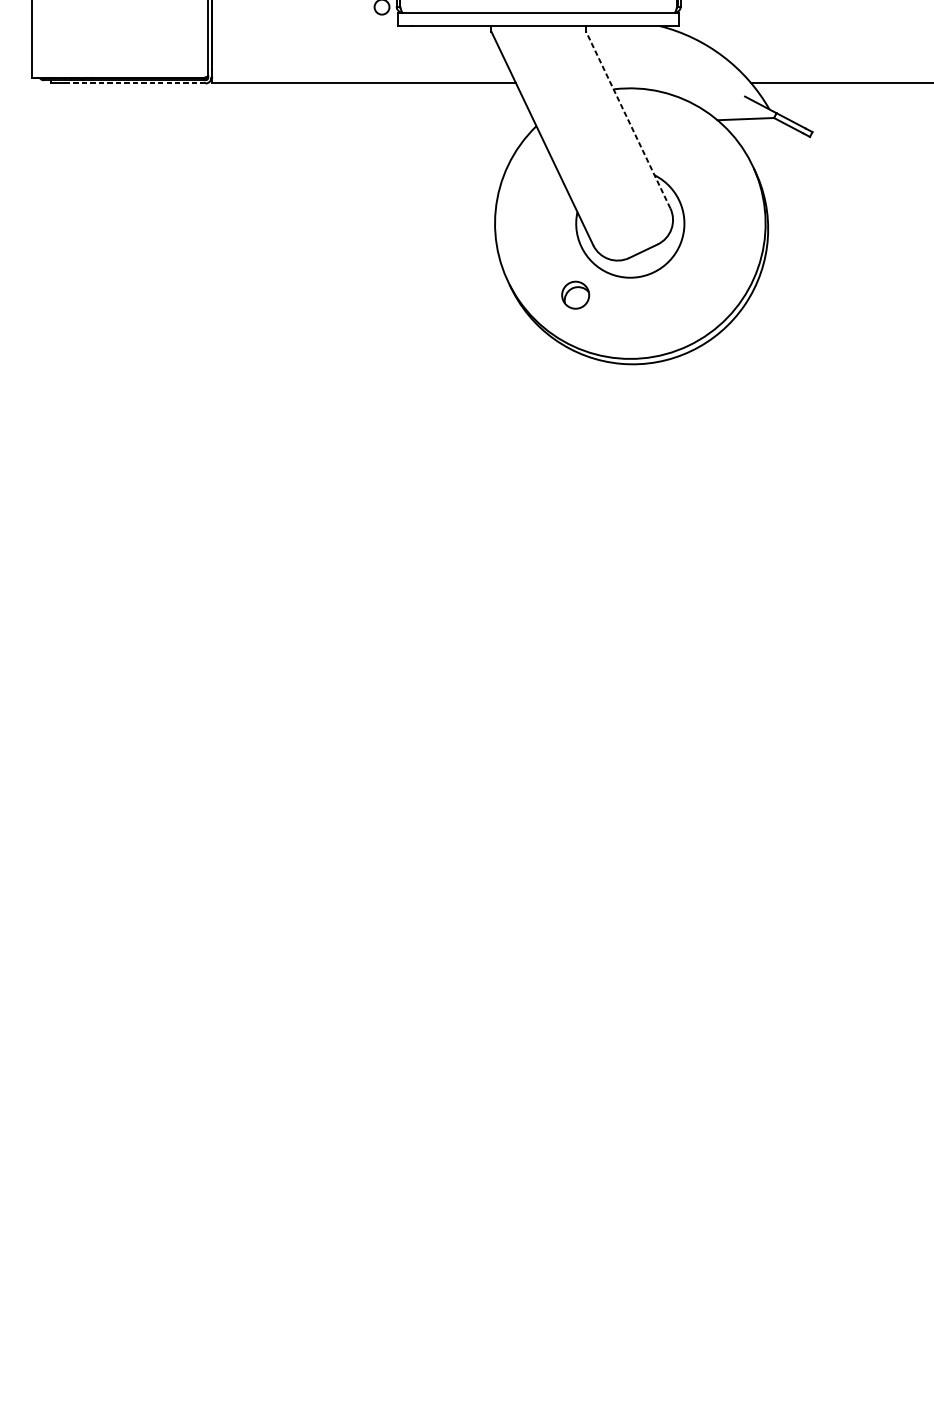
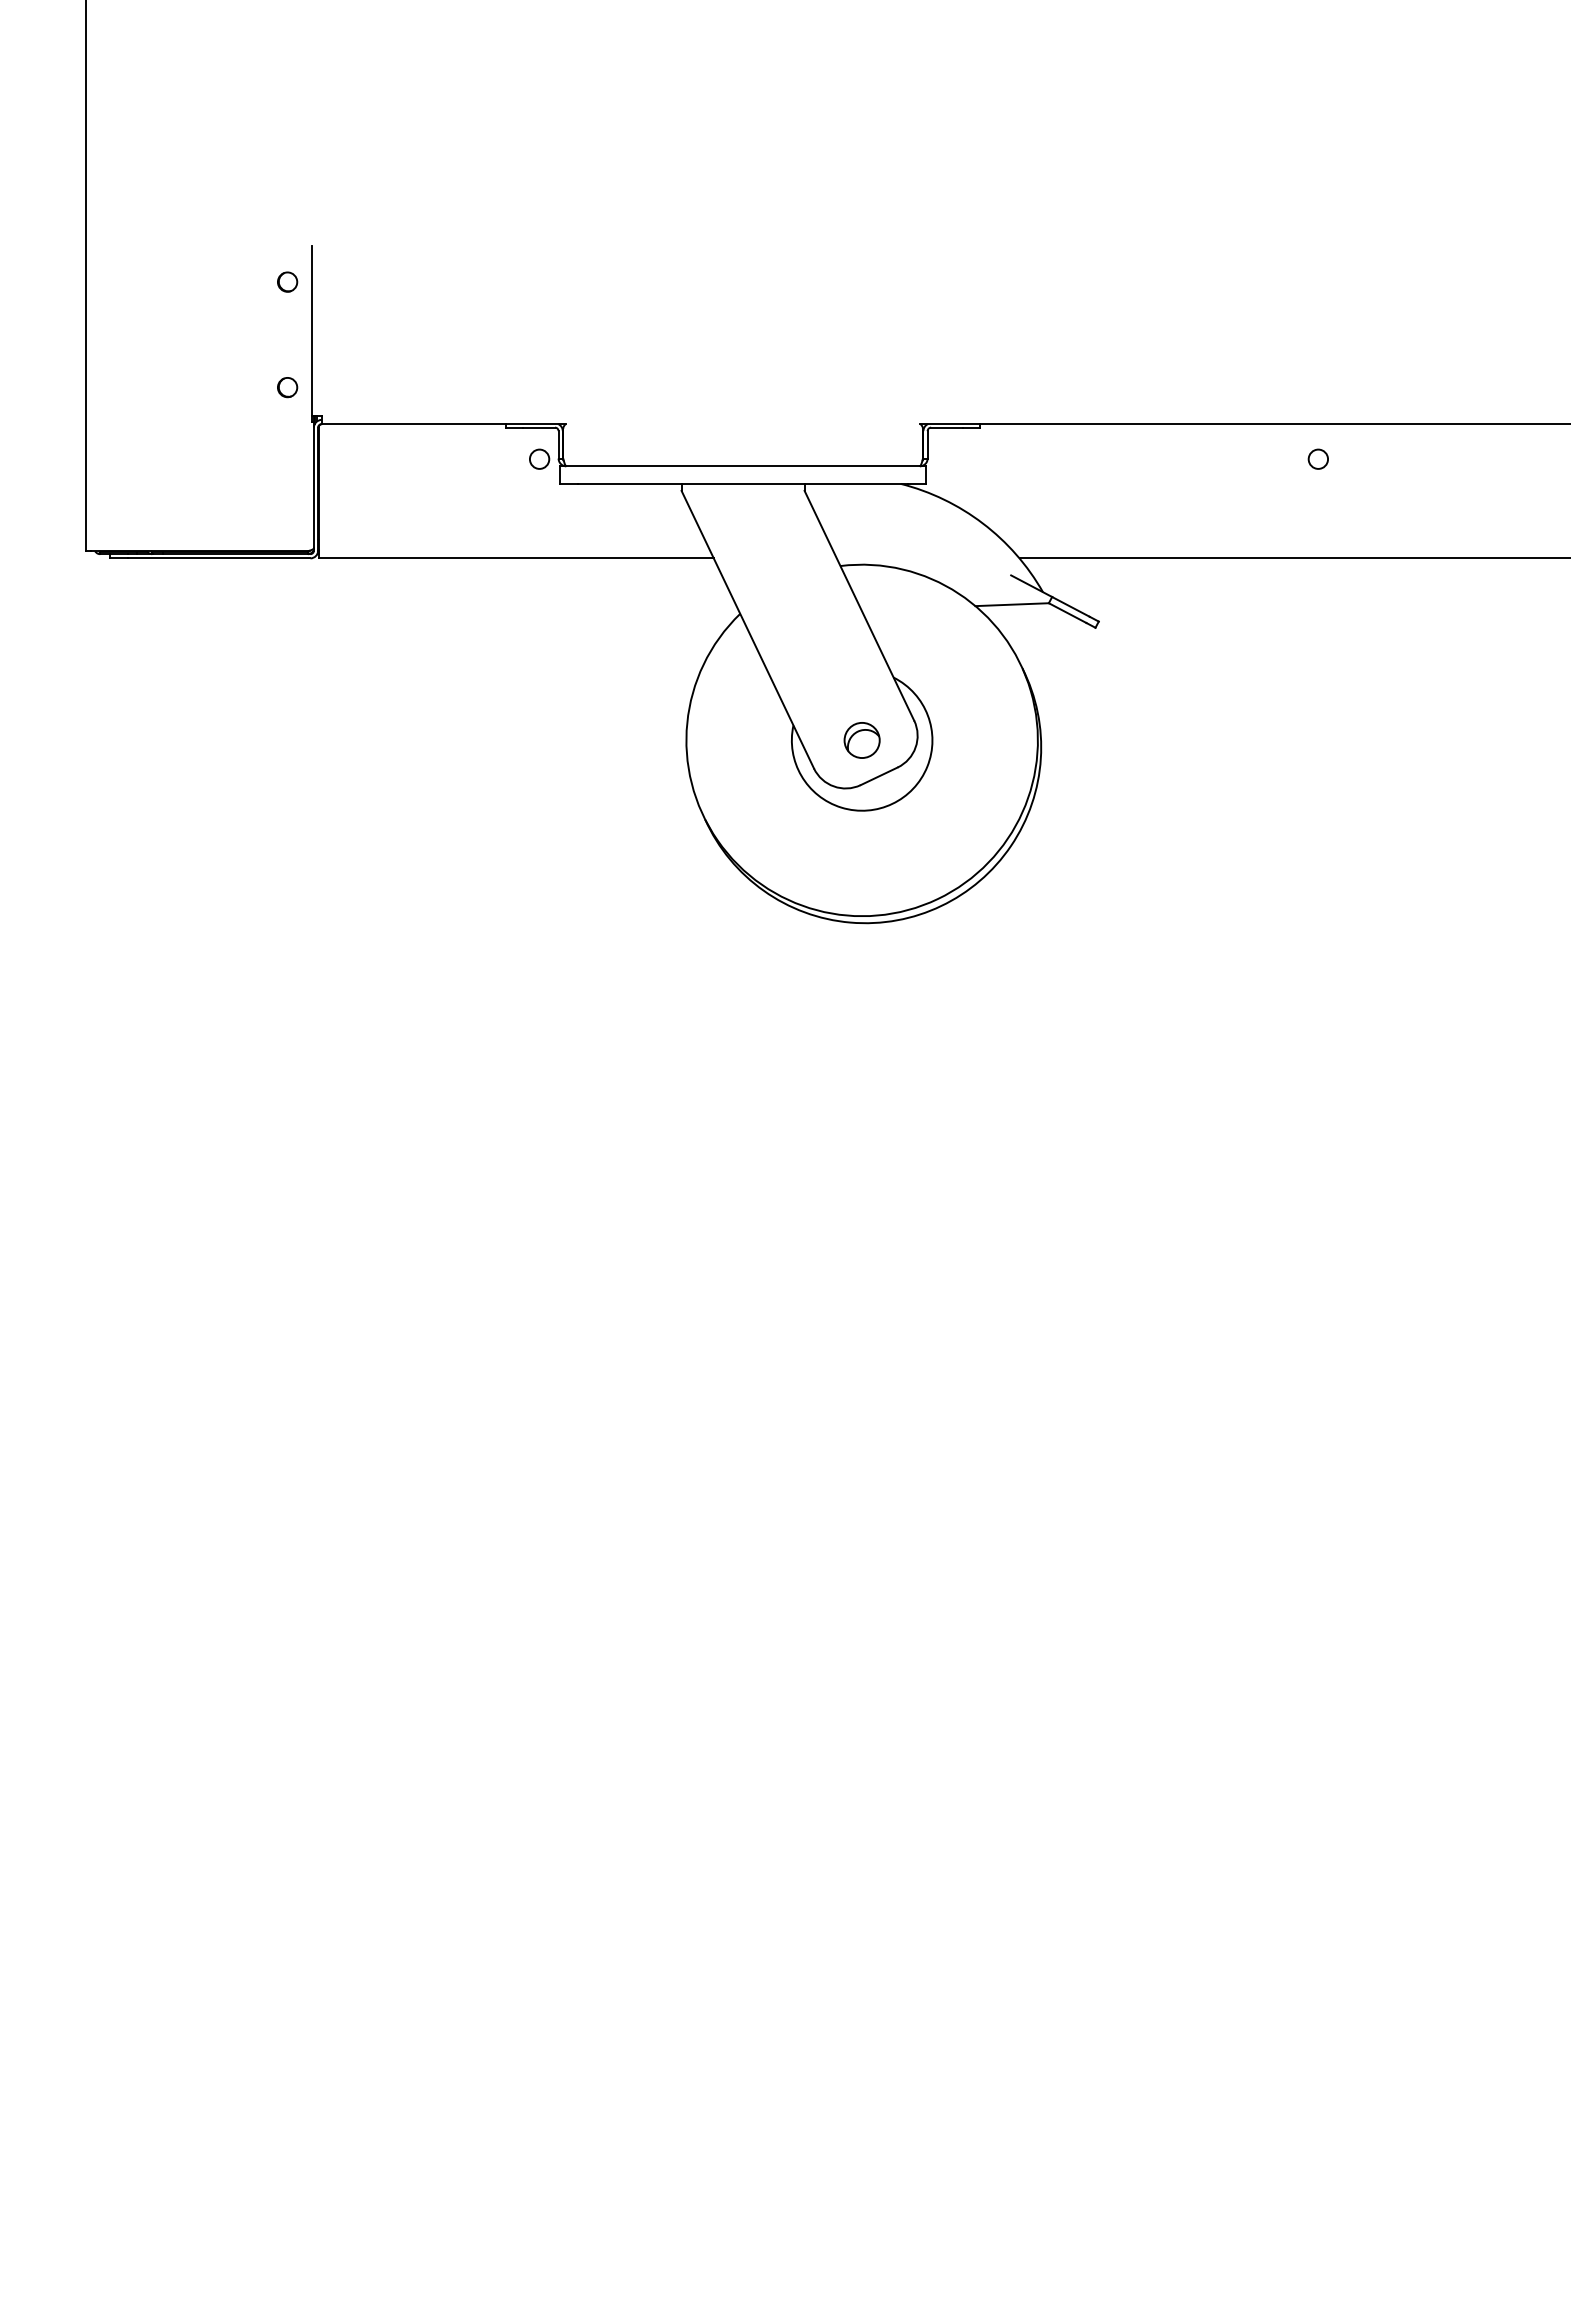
line: (135, 83) -> (219, 558), dashed -> solid
line: (628, 119) -> (859, 605), dashed -> solid
part: (575, 295) -> (861, 740), moved

